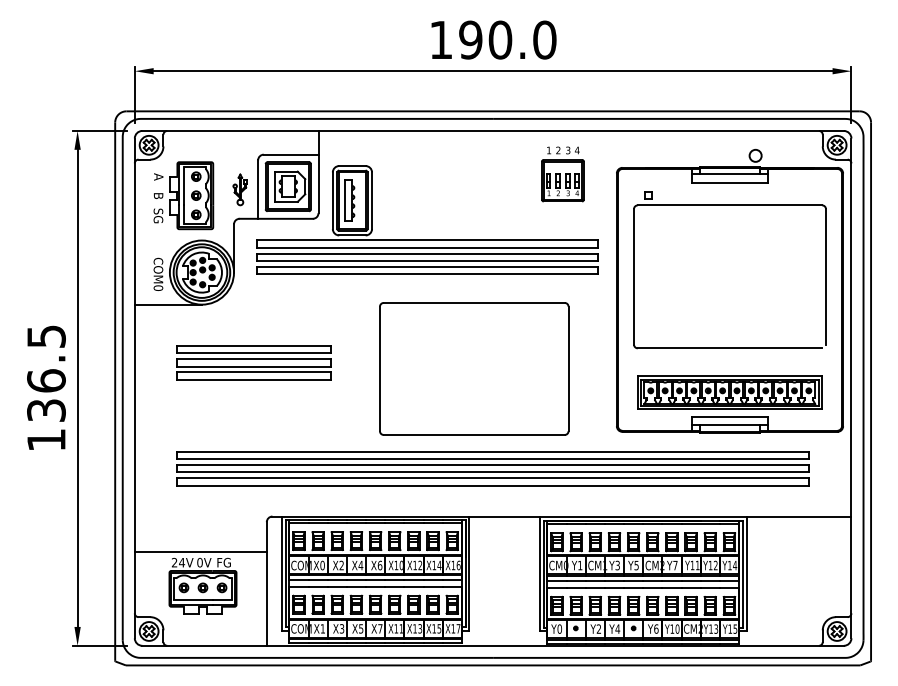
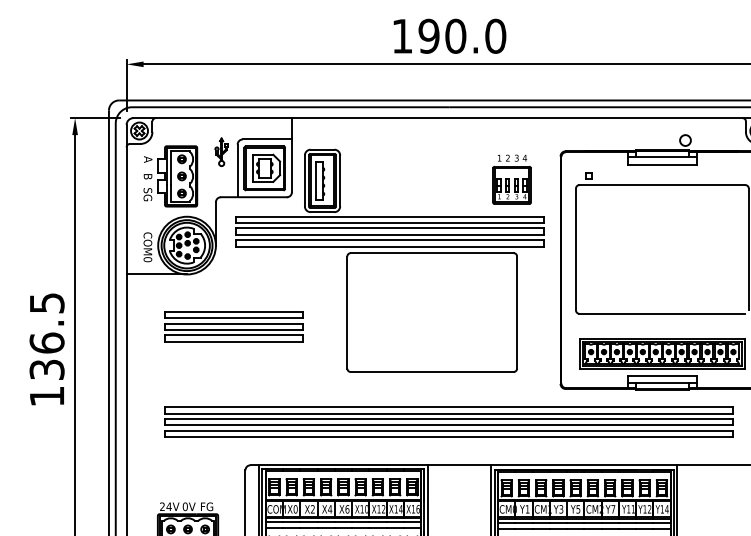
part: (562, 174) -> (511, 179), moved
part: (239, 189) -> (220, 151), moved
part: (474, 368) -> (432, 312), moved
line: (200, 552) -> (185, 497), removed

